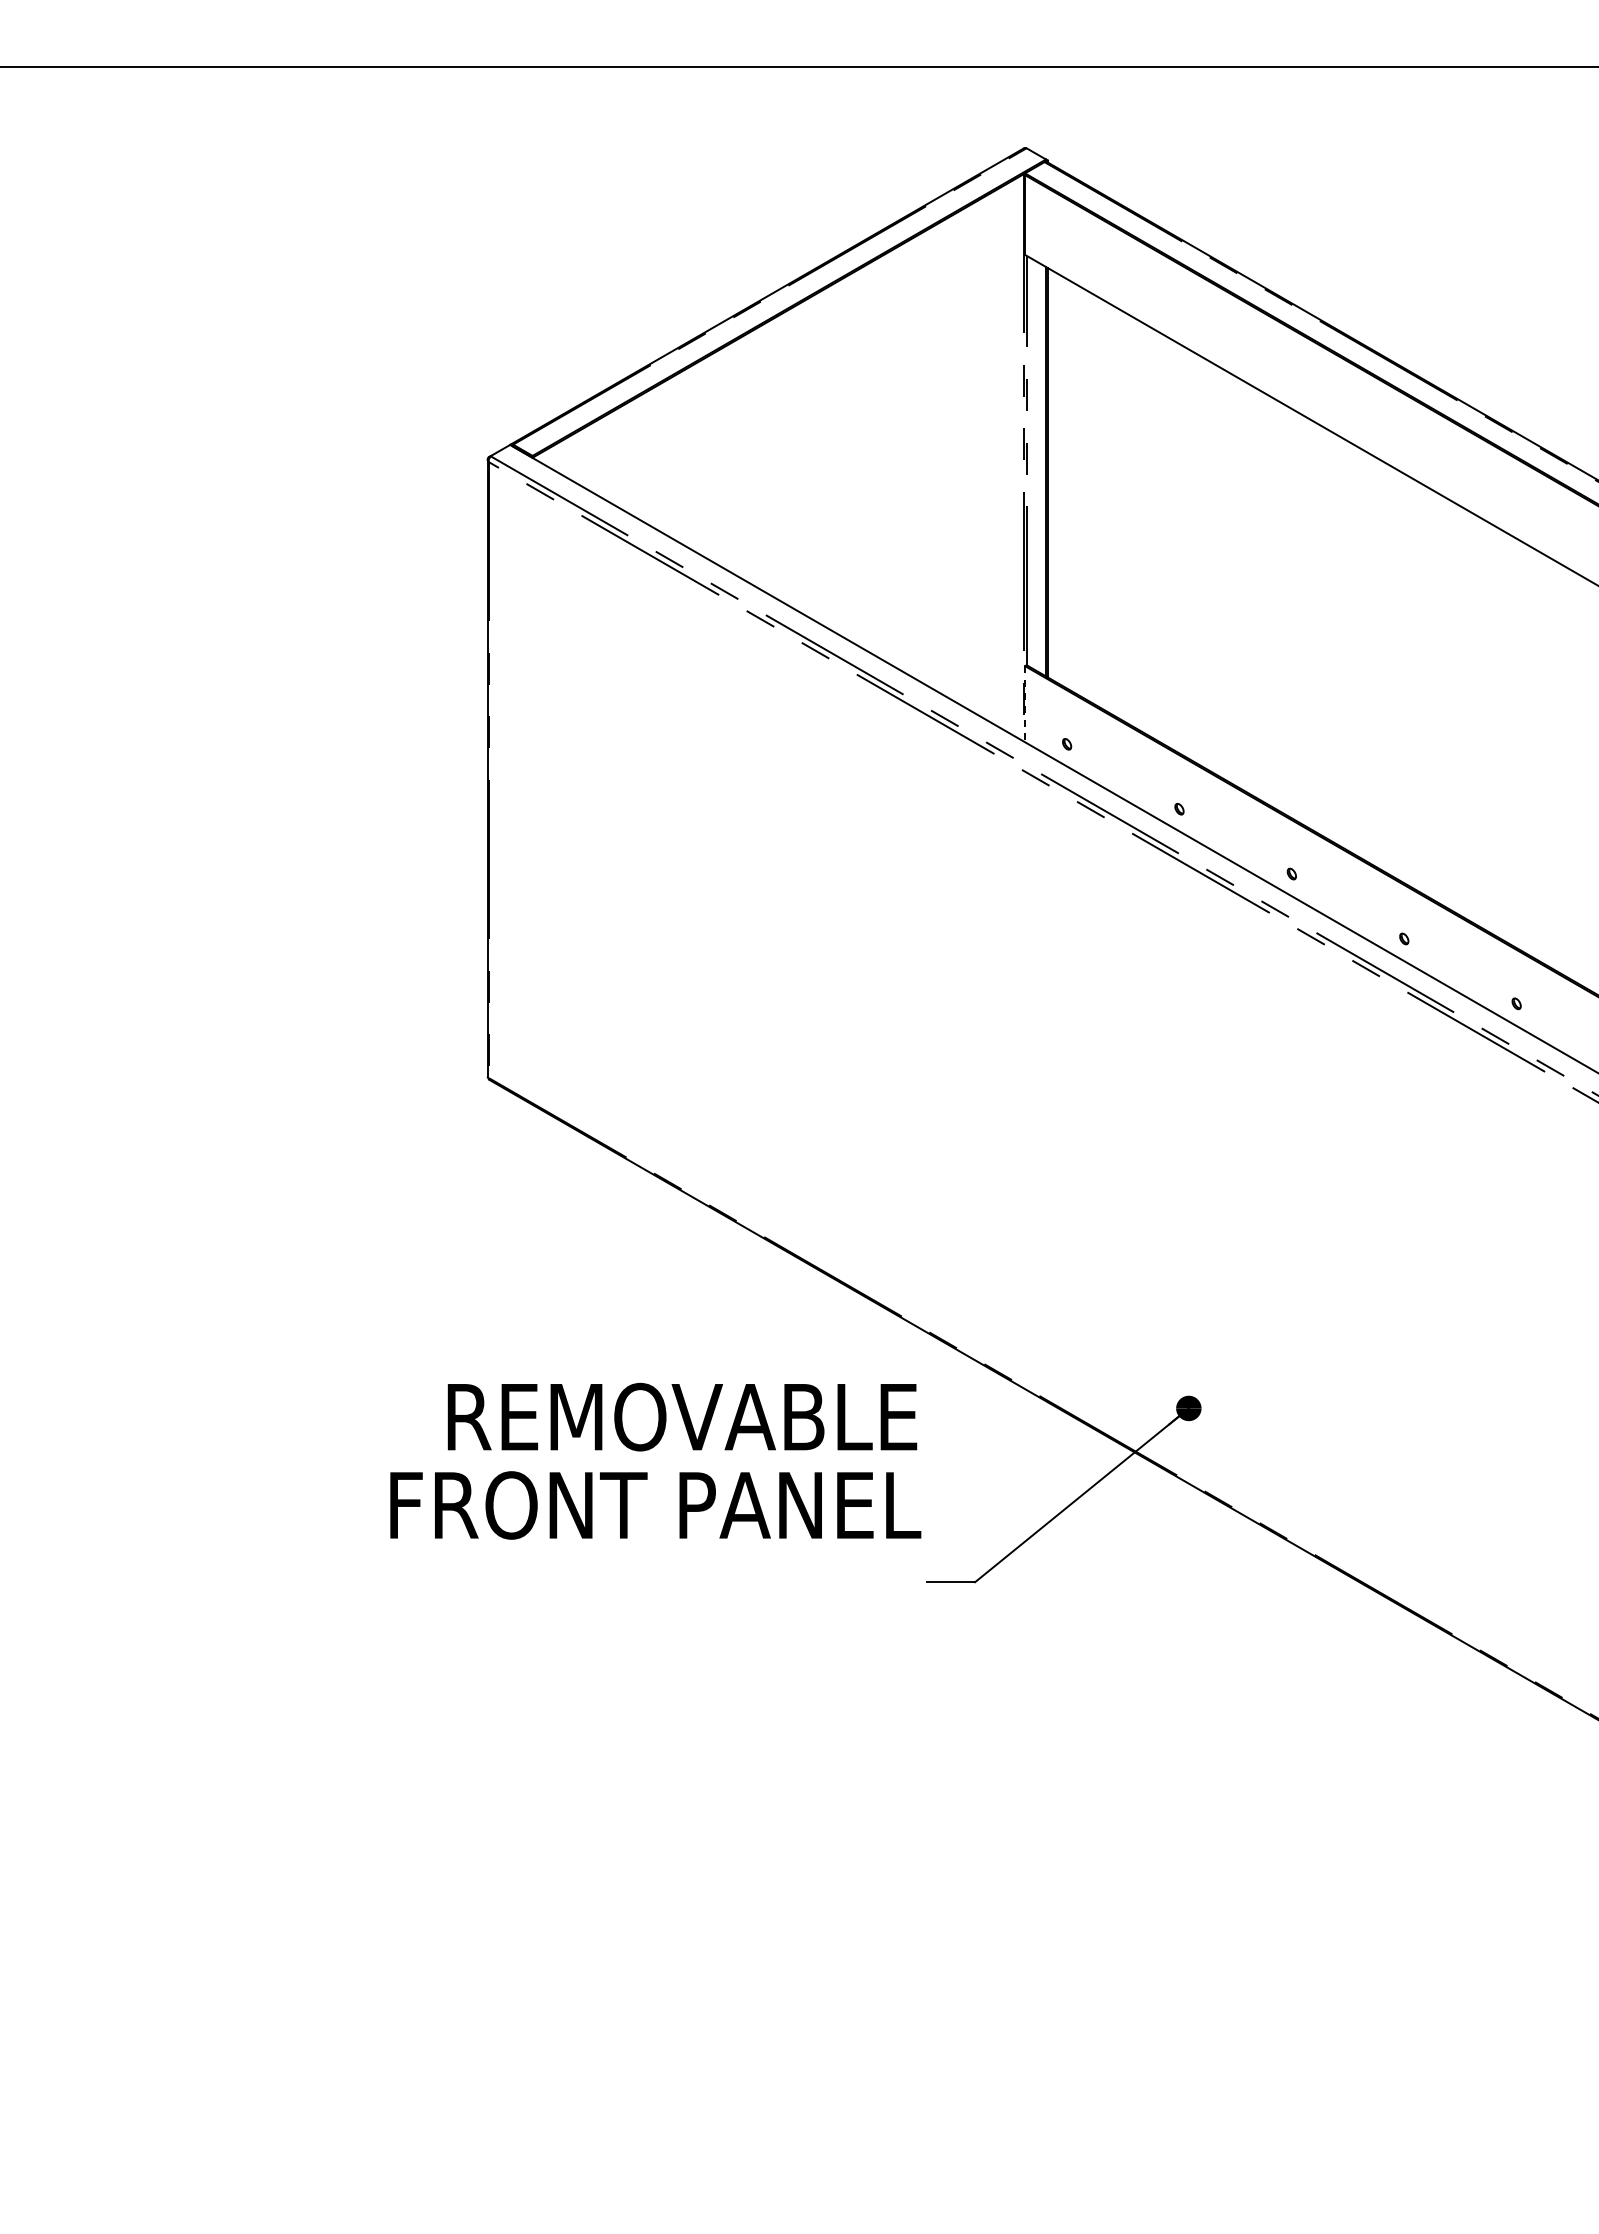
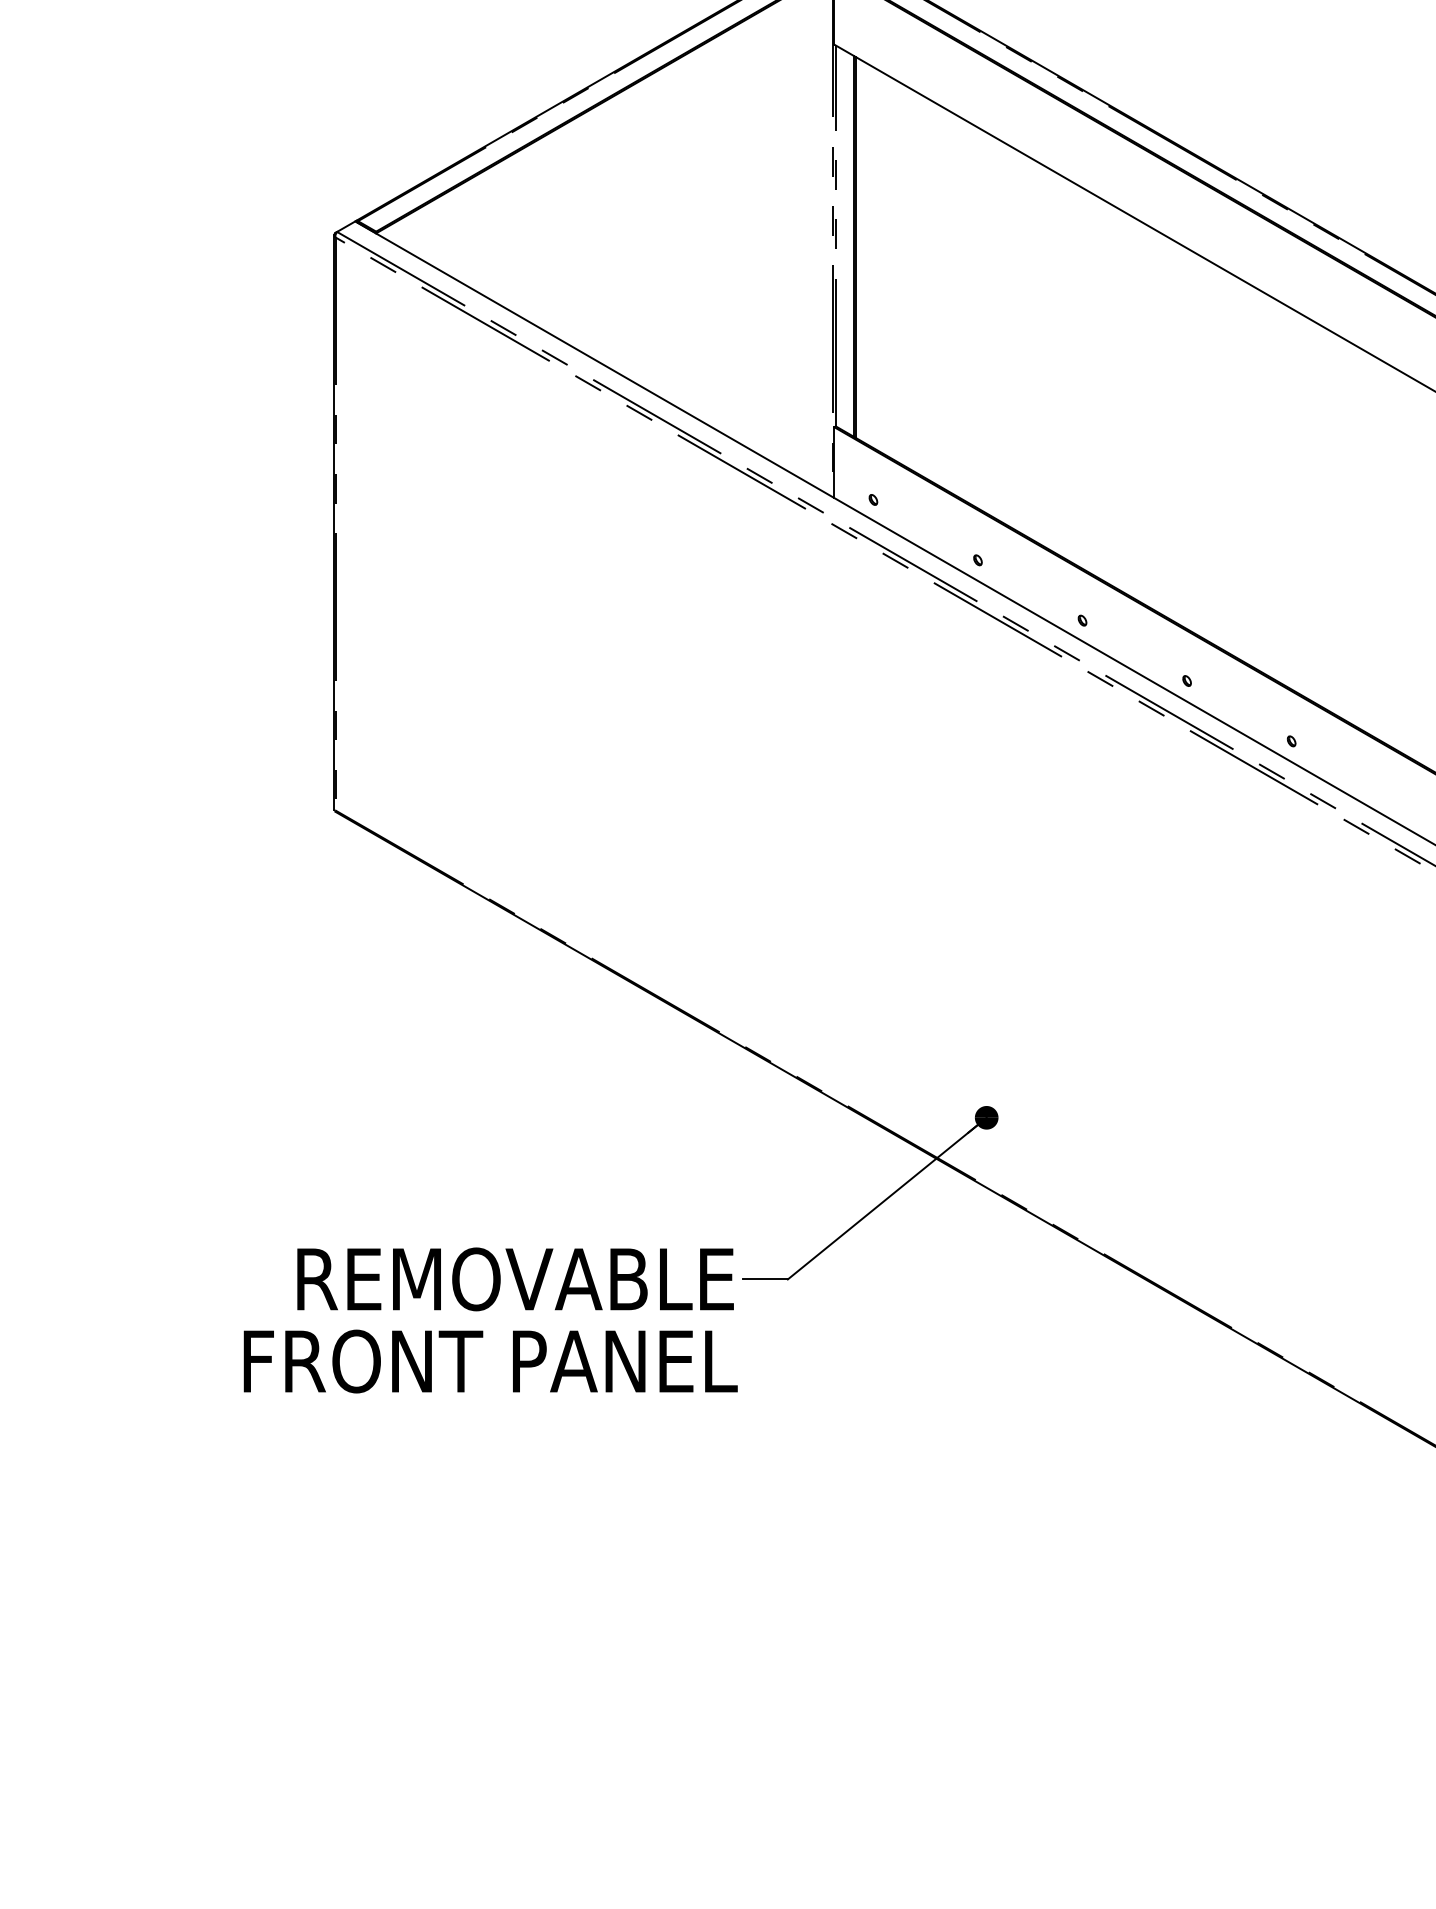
line: (1025, 704) -> (834, 462), dashed -> solid
text: (655, 1460) -> (490, 1319), moved

